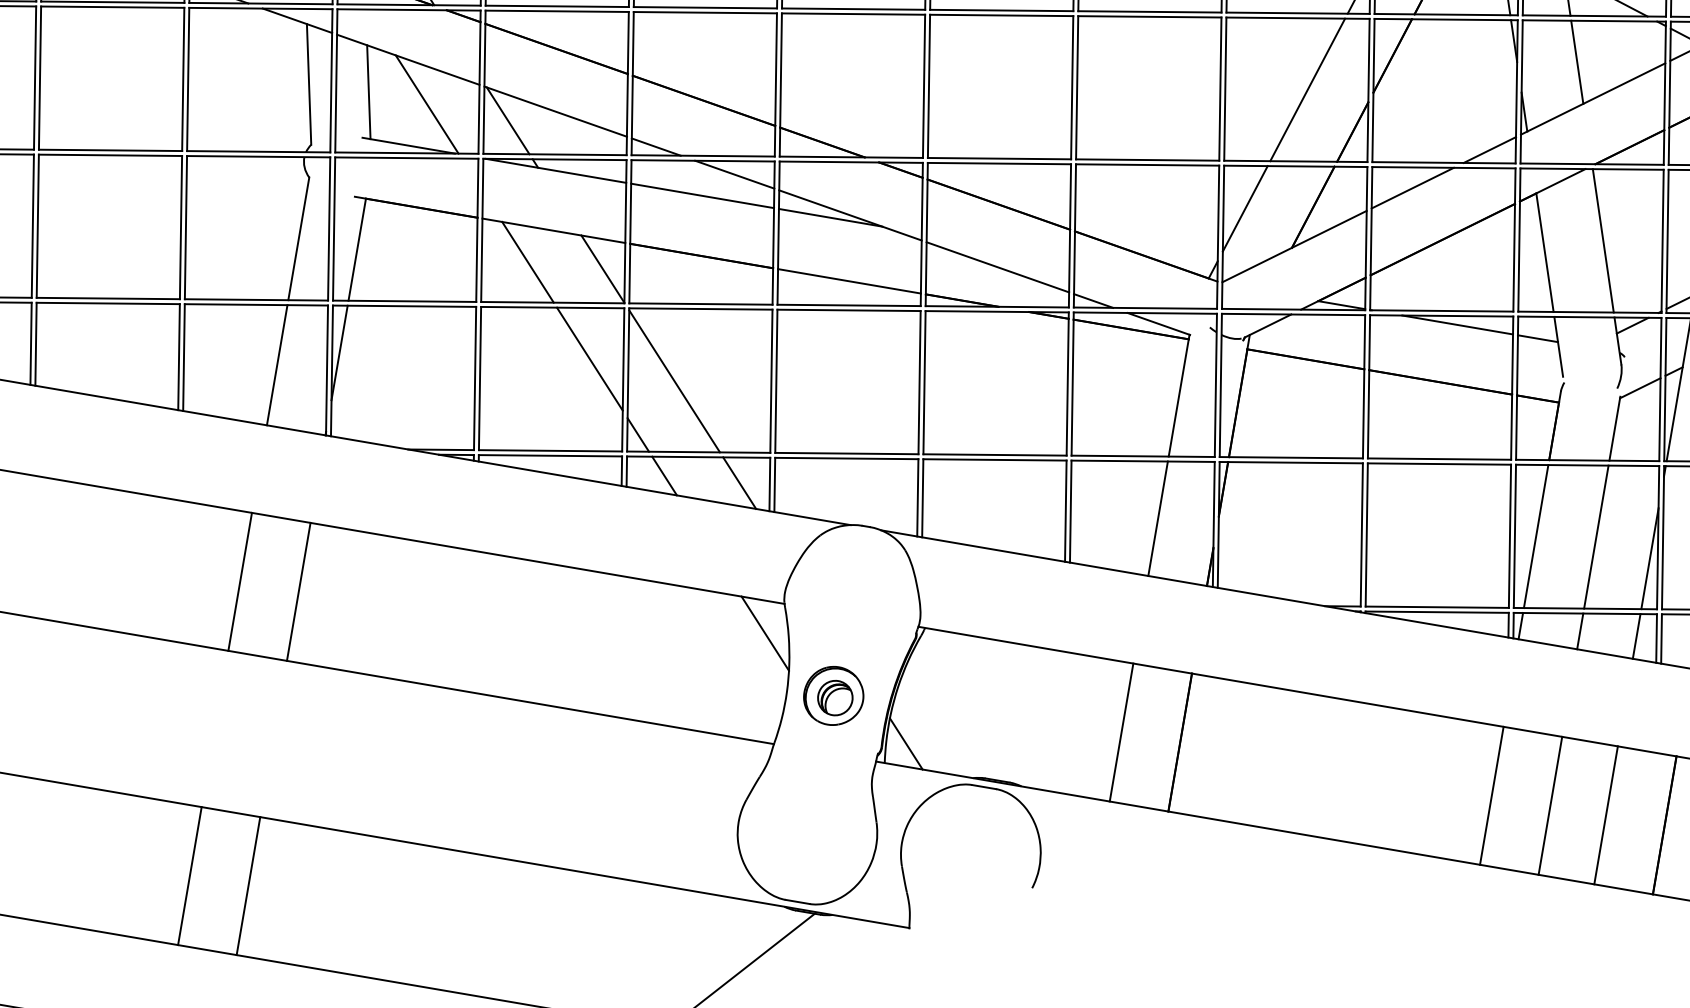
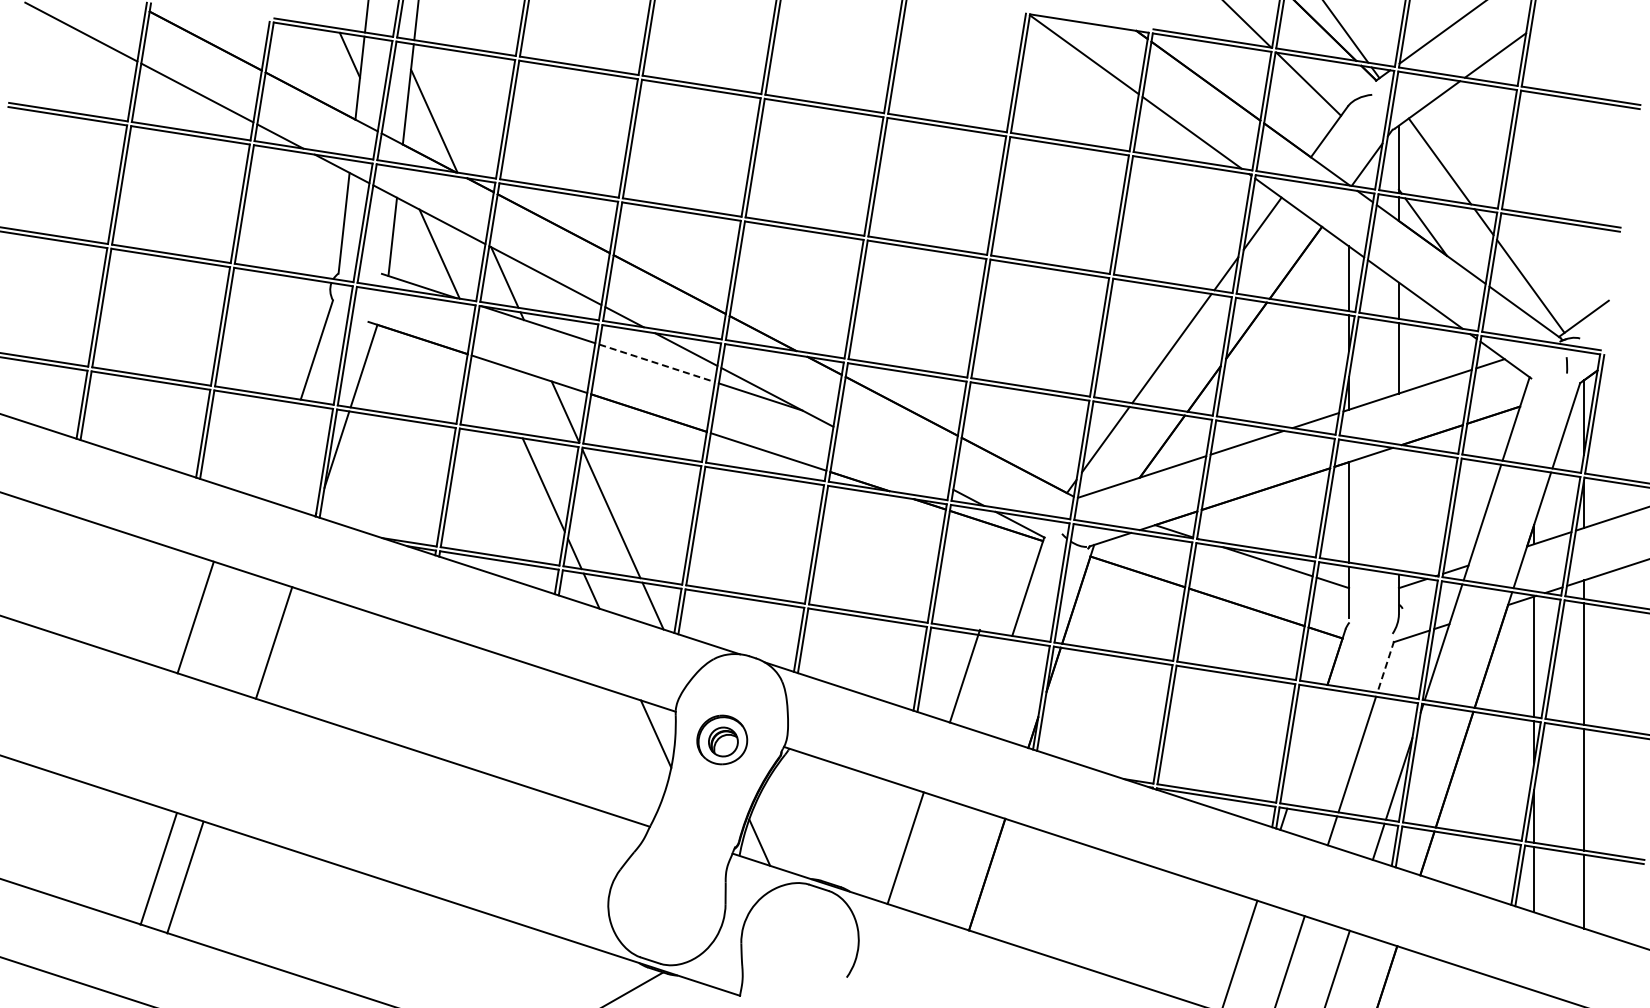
line: (703, 196) -> (657, 363), solid -> dashed
line: (1602, 240) -> (1398, 509), removed
line: (527, 261) -> (503, 396), removed
line: (997, 266) -> (893, 457), removed
line: (276, 364) -> (283, 451), removed
line: (1614, 429) -> (1385, 667), solid -> dashed
line: (1157, 517) -> (964, 675), moved
line: (1536, 536) -> (1307, 746), removed
line: (239, 581) -> (195, 617), moved
part: (833, 695) -> (722, 739), moved
line: (1121, 732) -> (905, 848), moved
line: (190, 875) -> (185, 877), moved
line: (248, 885) -> (158, 868), moved

